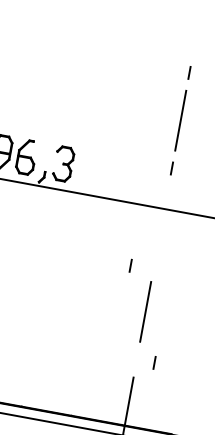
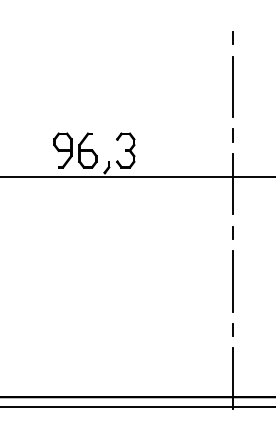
line: (163, 215) -> (233, 183), added
line: (130, 265) -> (232, 232), moved
line: (154, 362) -> (232, 329), moved

